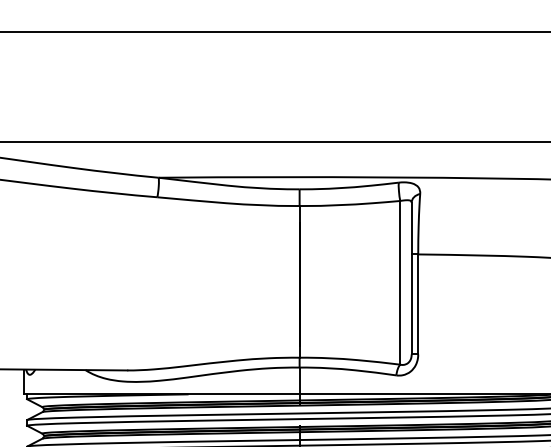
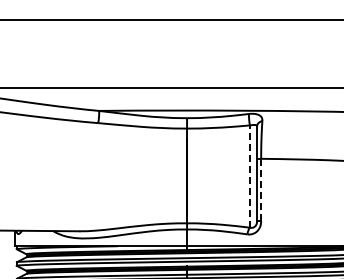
line: (399, 282) -> (249, 176), solid -> dashed
line: (418, 303) -> (261, 189), solid -> dashed

